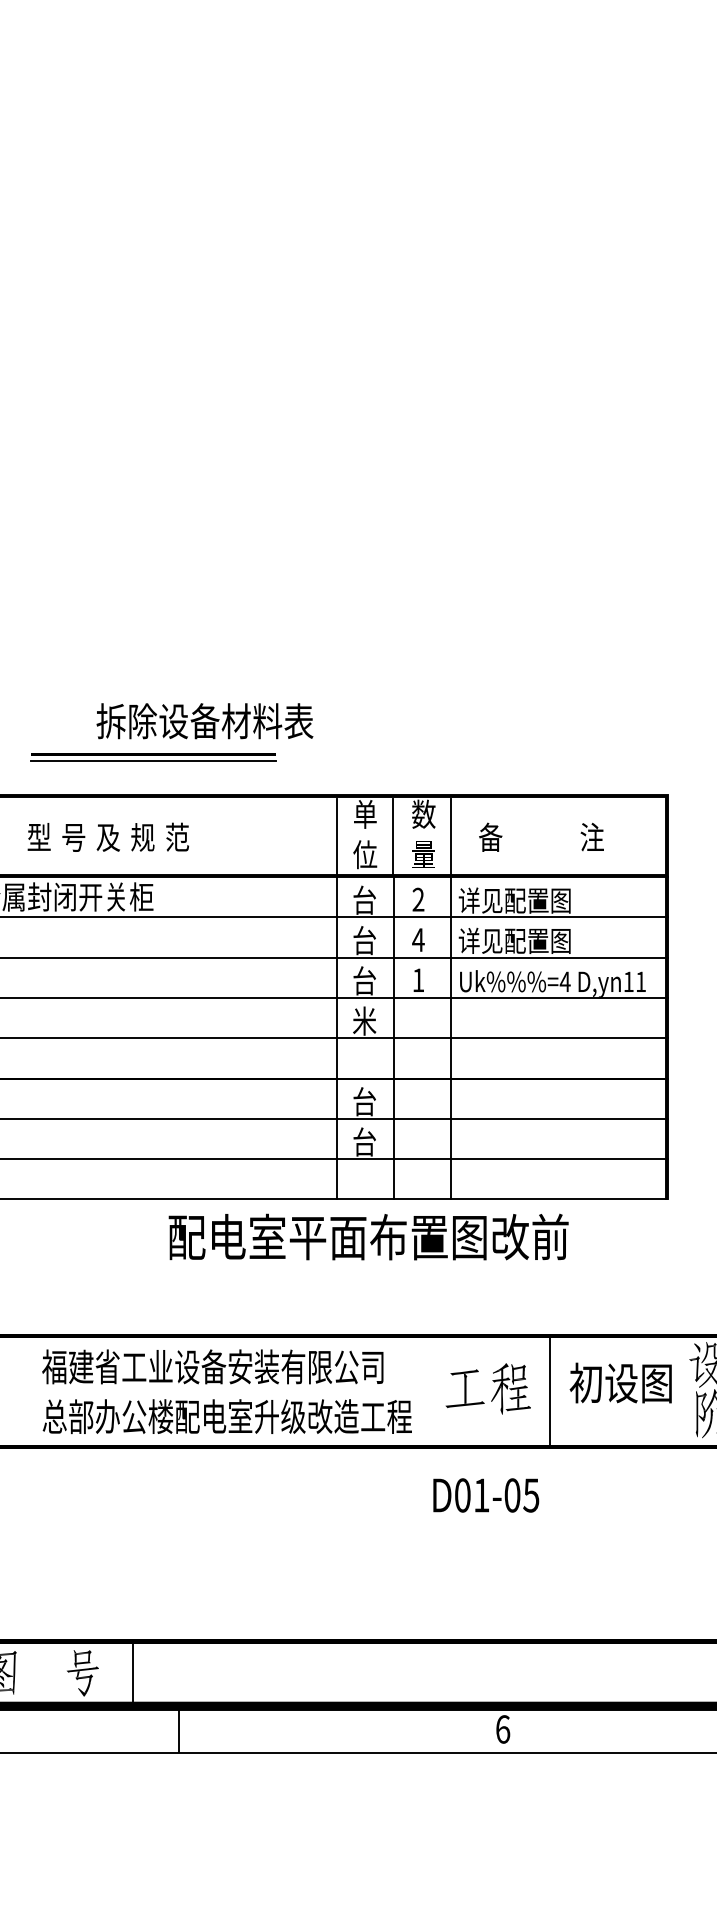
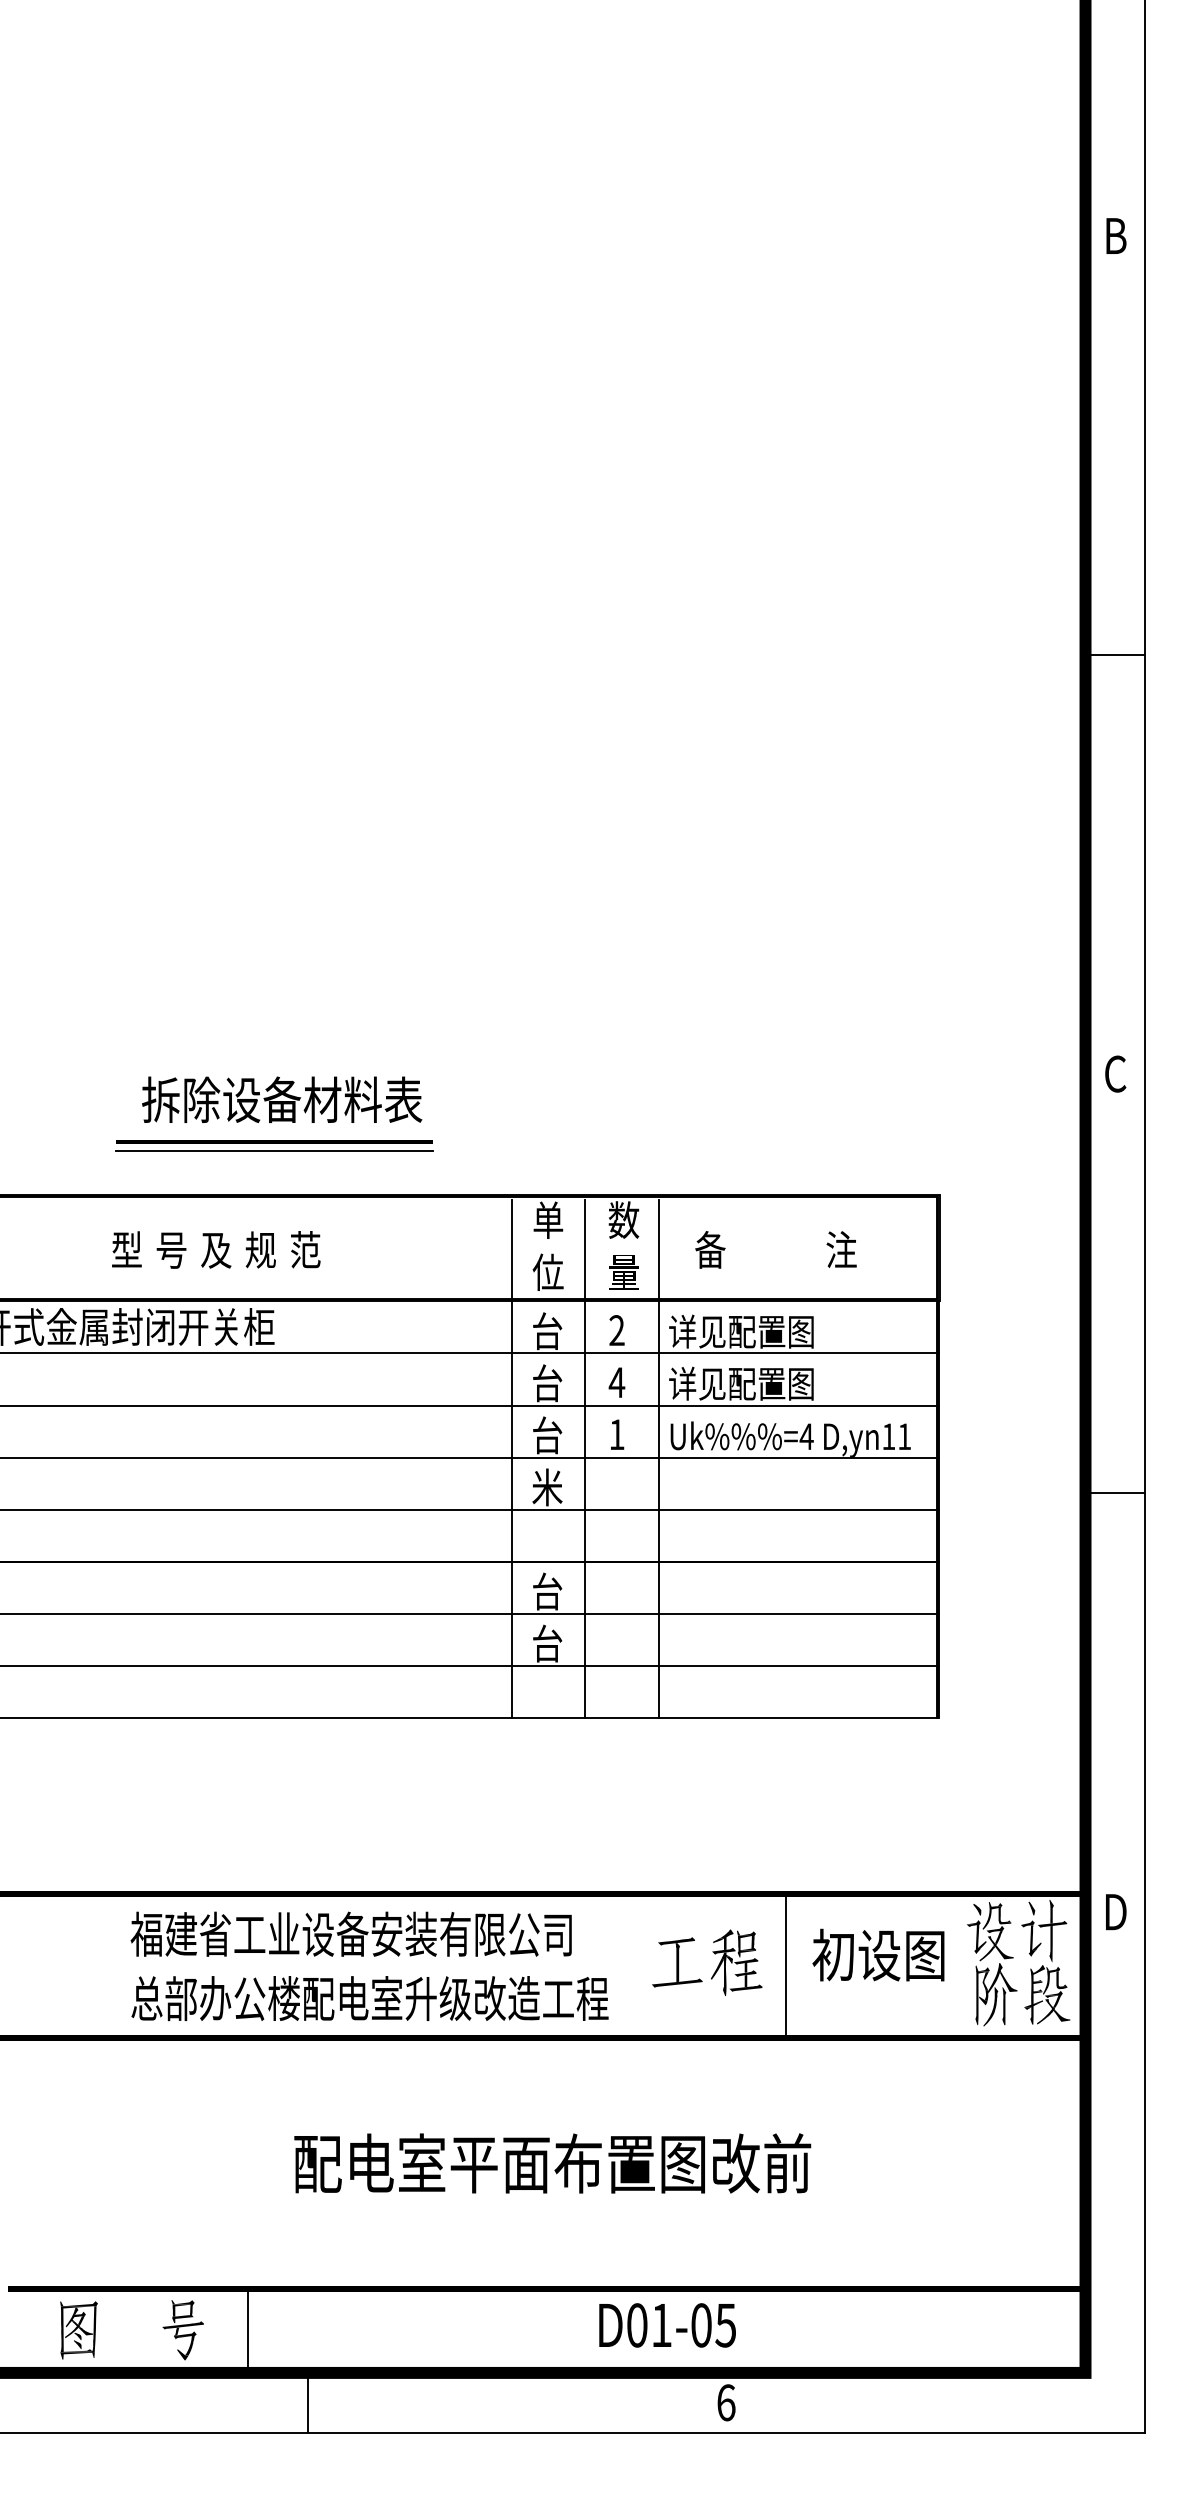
text: (205, 720) -> (282, 1099), moved
text: (368, 1237) -> (552, 2163), moved
text: (486, 1495) -> (667, 2325), moved

